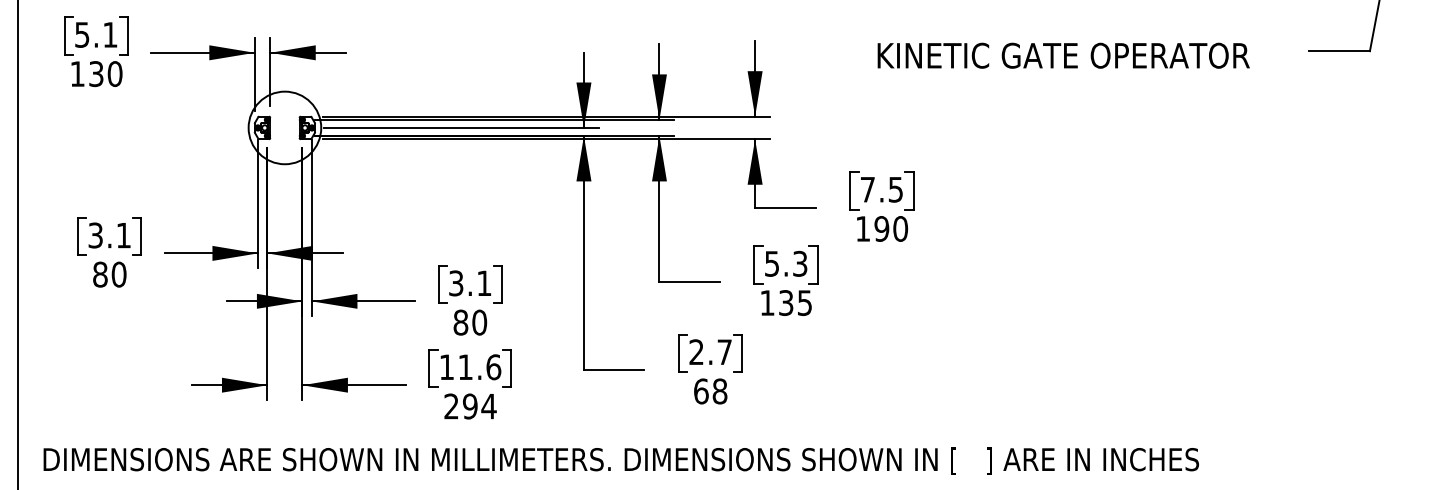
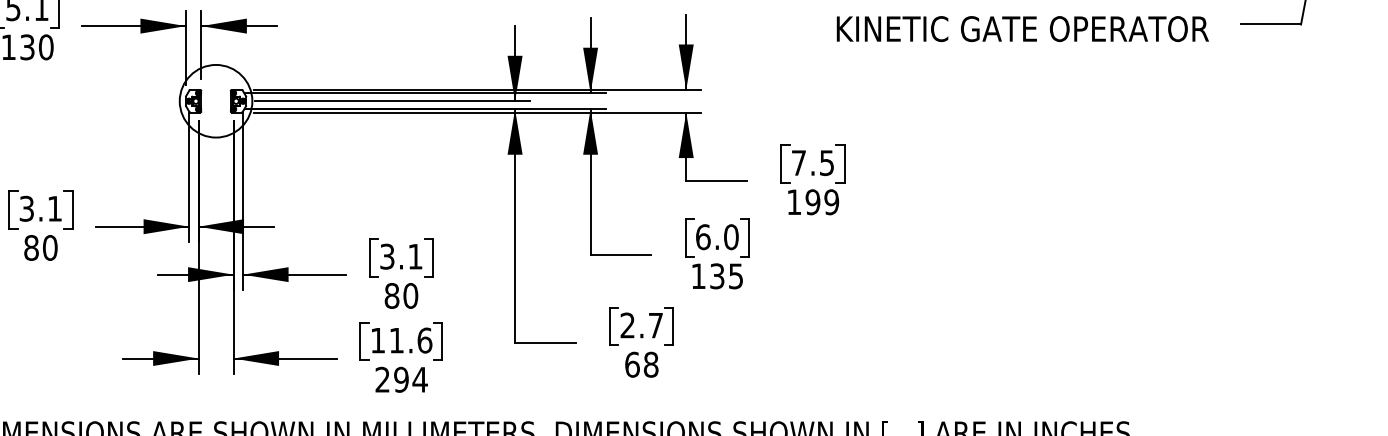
text: (1063, 55) -> (1022, 28), moved
text: (900, 228) -> (831, 201), 190 -> 199
text: (786, 263) -> (717, 236), 5.3 -> 6.0

